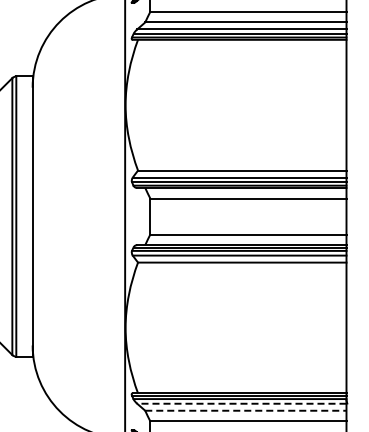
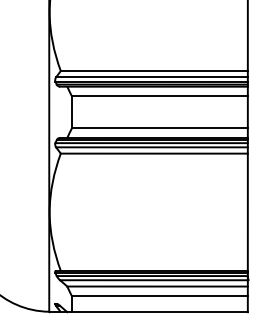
line: (241, 403) -> (153, 280), dashed -> solid
line: (245, 410) -> (157, 286), dashed -> solid

